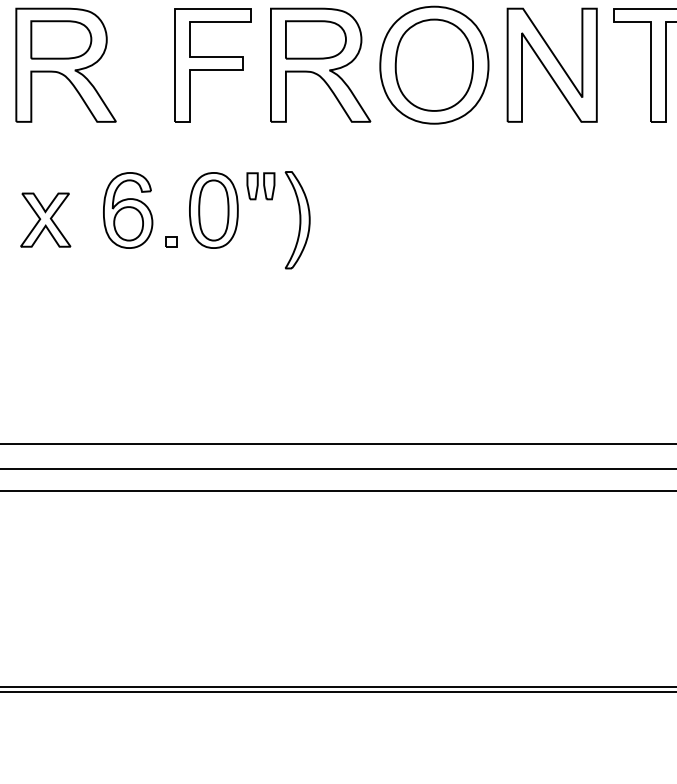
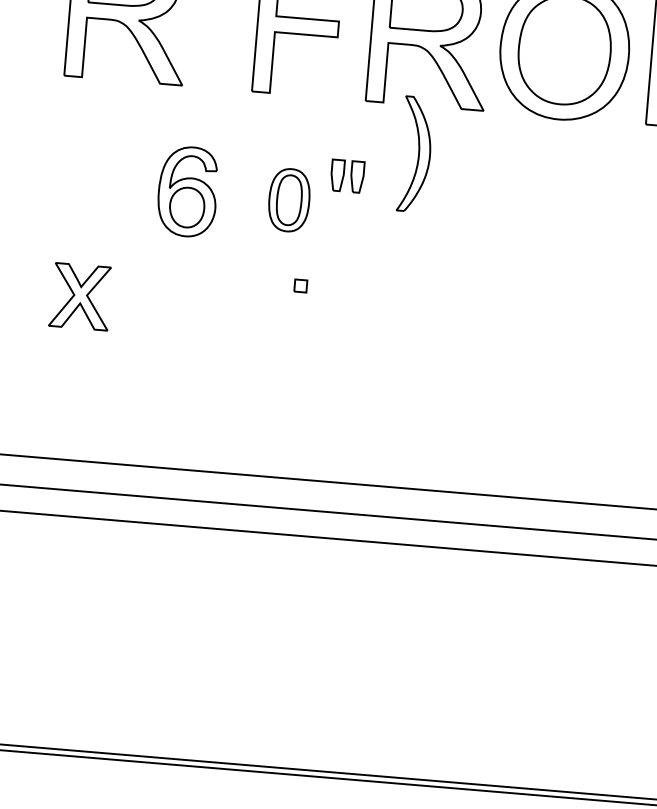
part: (213, 210) -> (288, 200), size x0.7
part: (45, 219) -> (80, 295), moved
part: (297, 220) -> (415, 154), moved
part: (171, 241) -> (300, 285), moved

